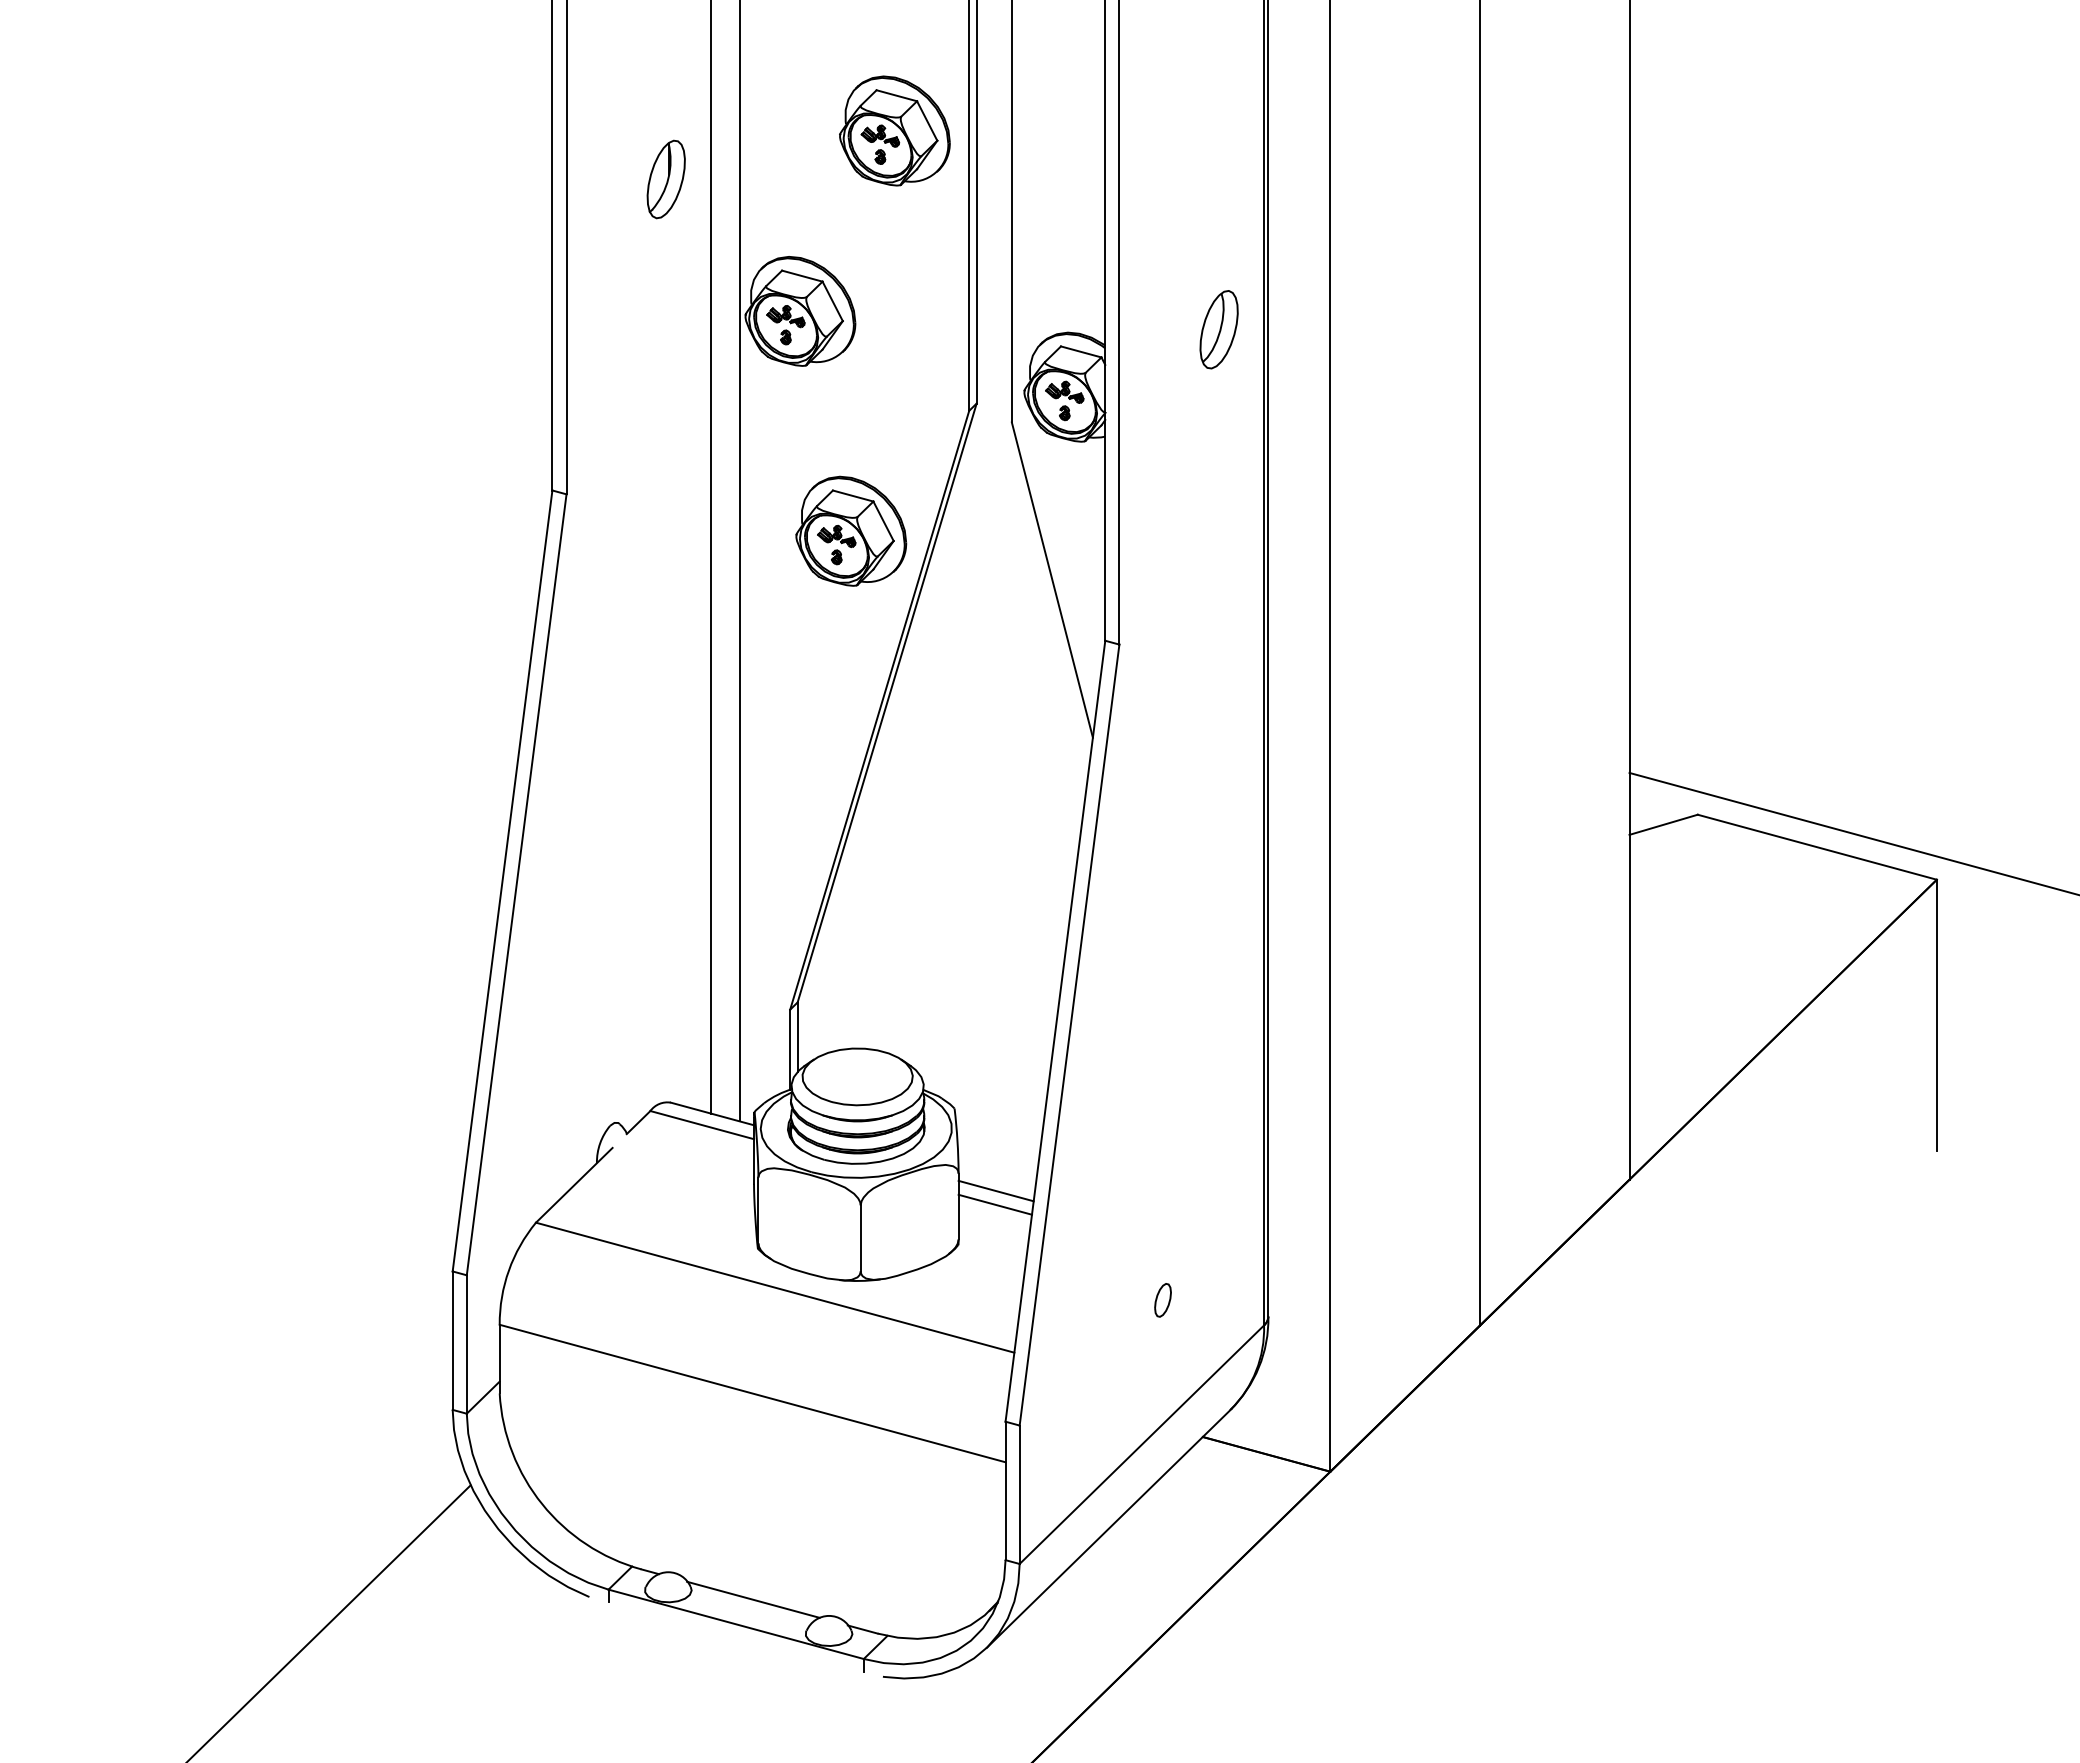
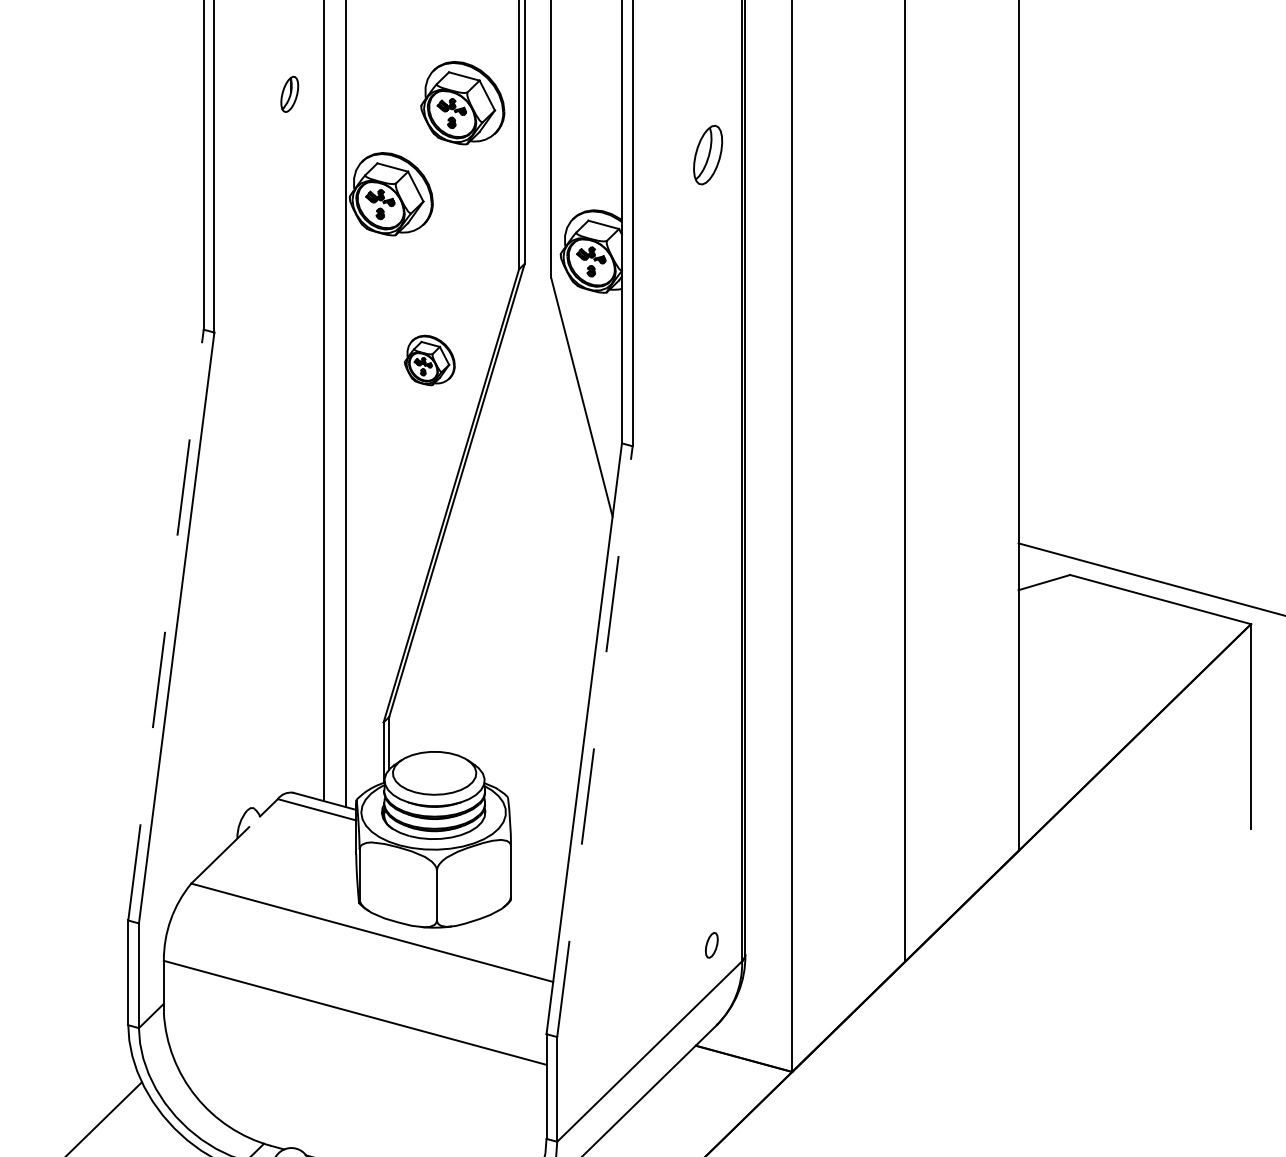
part: (894, 130) -> (462, 102), moved
part: (665, 179) -> (289, 94), size x0.6
part: (1218, 329) -> (707, 154), moved
part: (851, 530) -> (429, 359), size x0.6
line: (502, 880) -> (165, 624), solid -> dashed
line: (1069, 1035) -> (594, 741), solid -> dashed
line: (995, 1190) -> (538, 859), removed
line: (994, 1204) -> (538, 869), removed
part: (1162, 1300) -> (711, 945), moved

